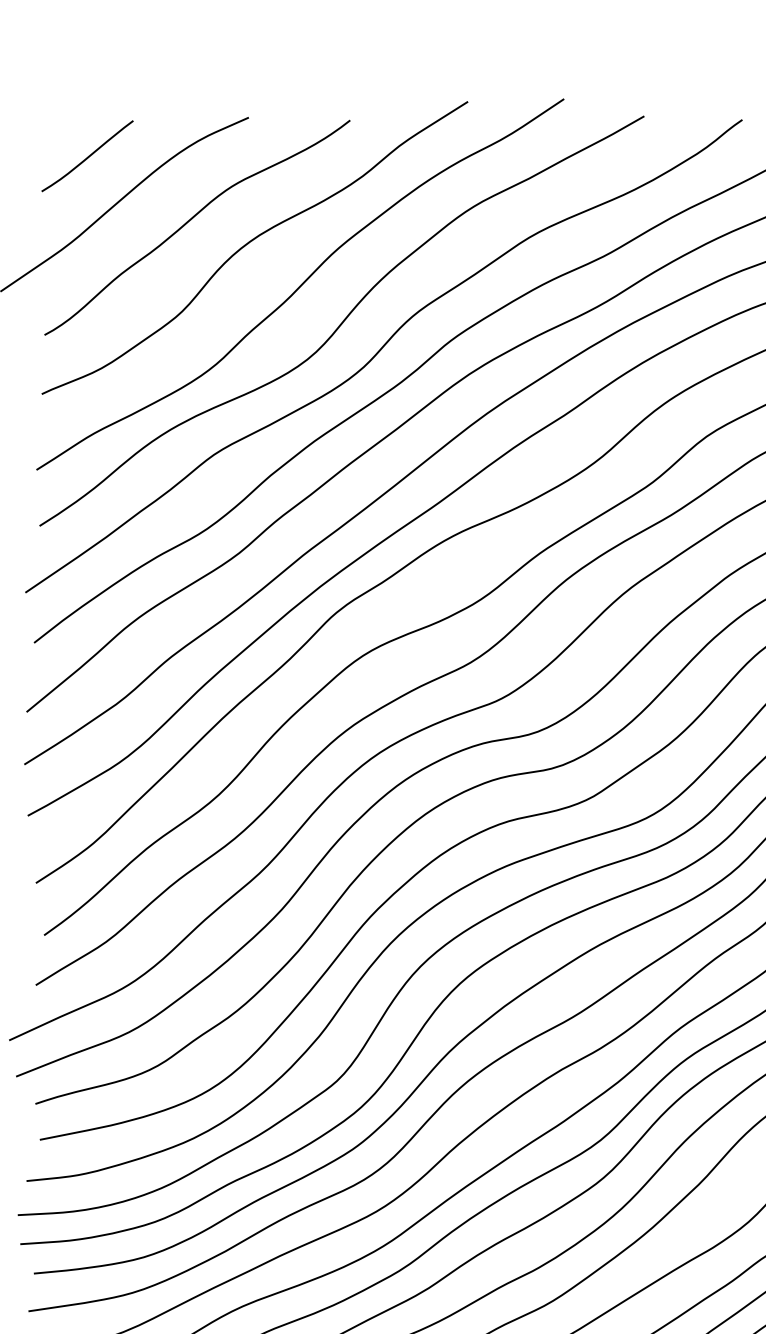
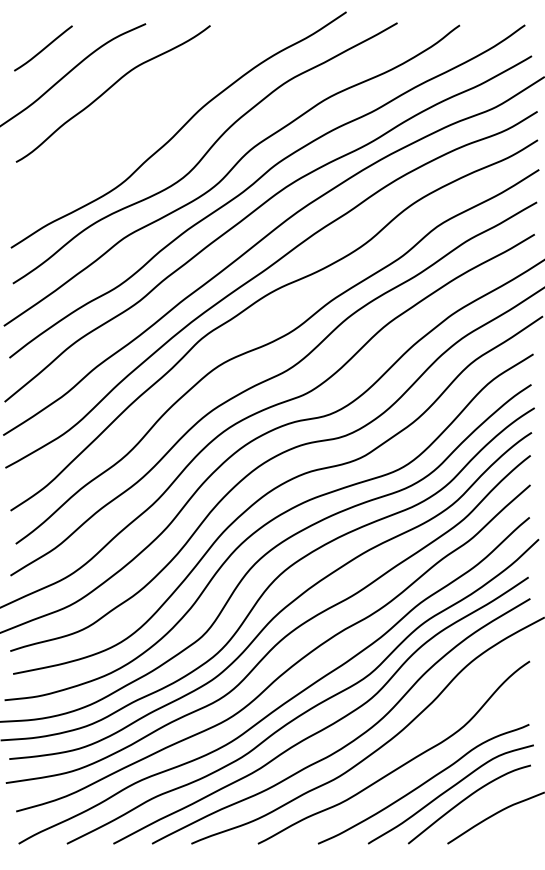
curve: (251, 242) -> (147, 103), removed

